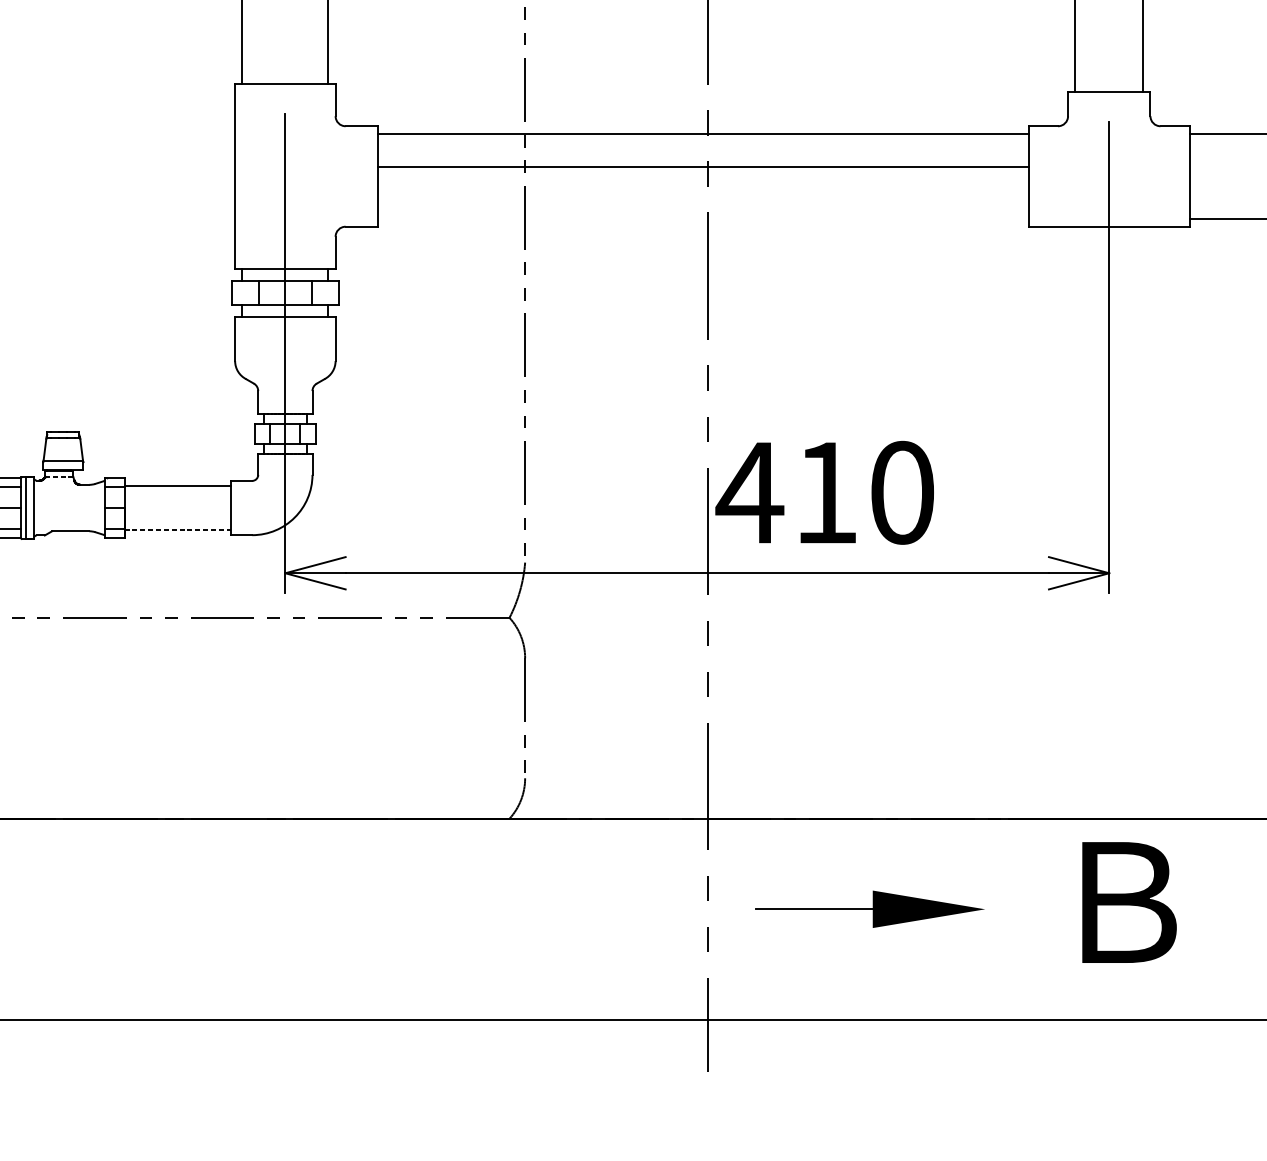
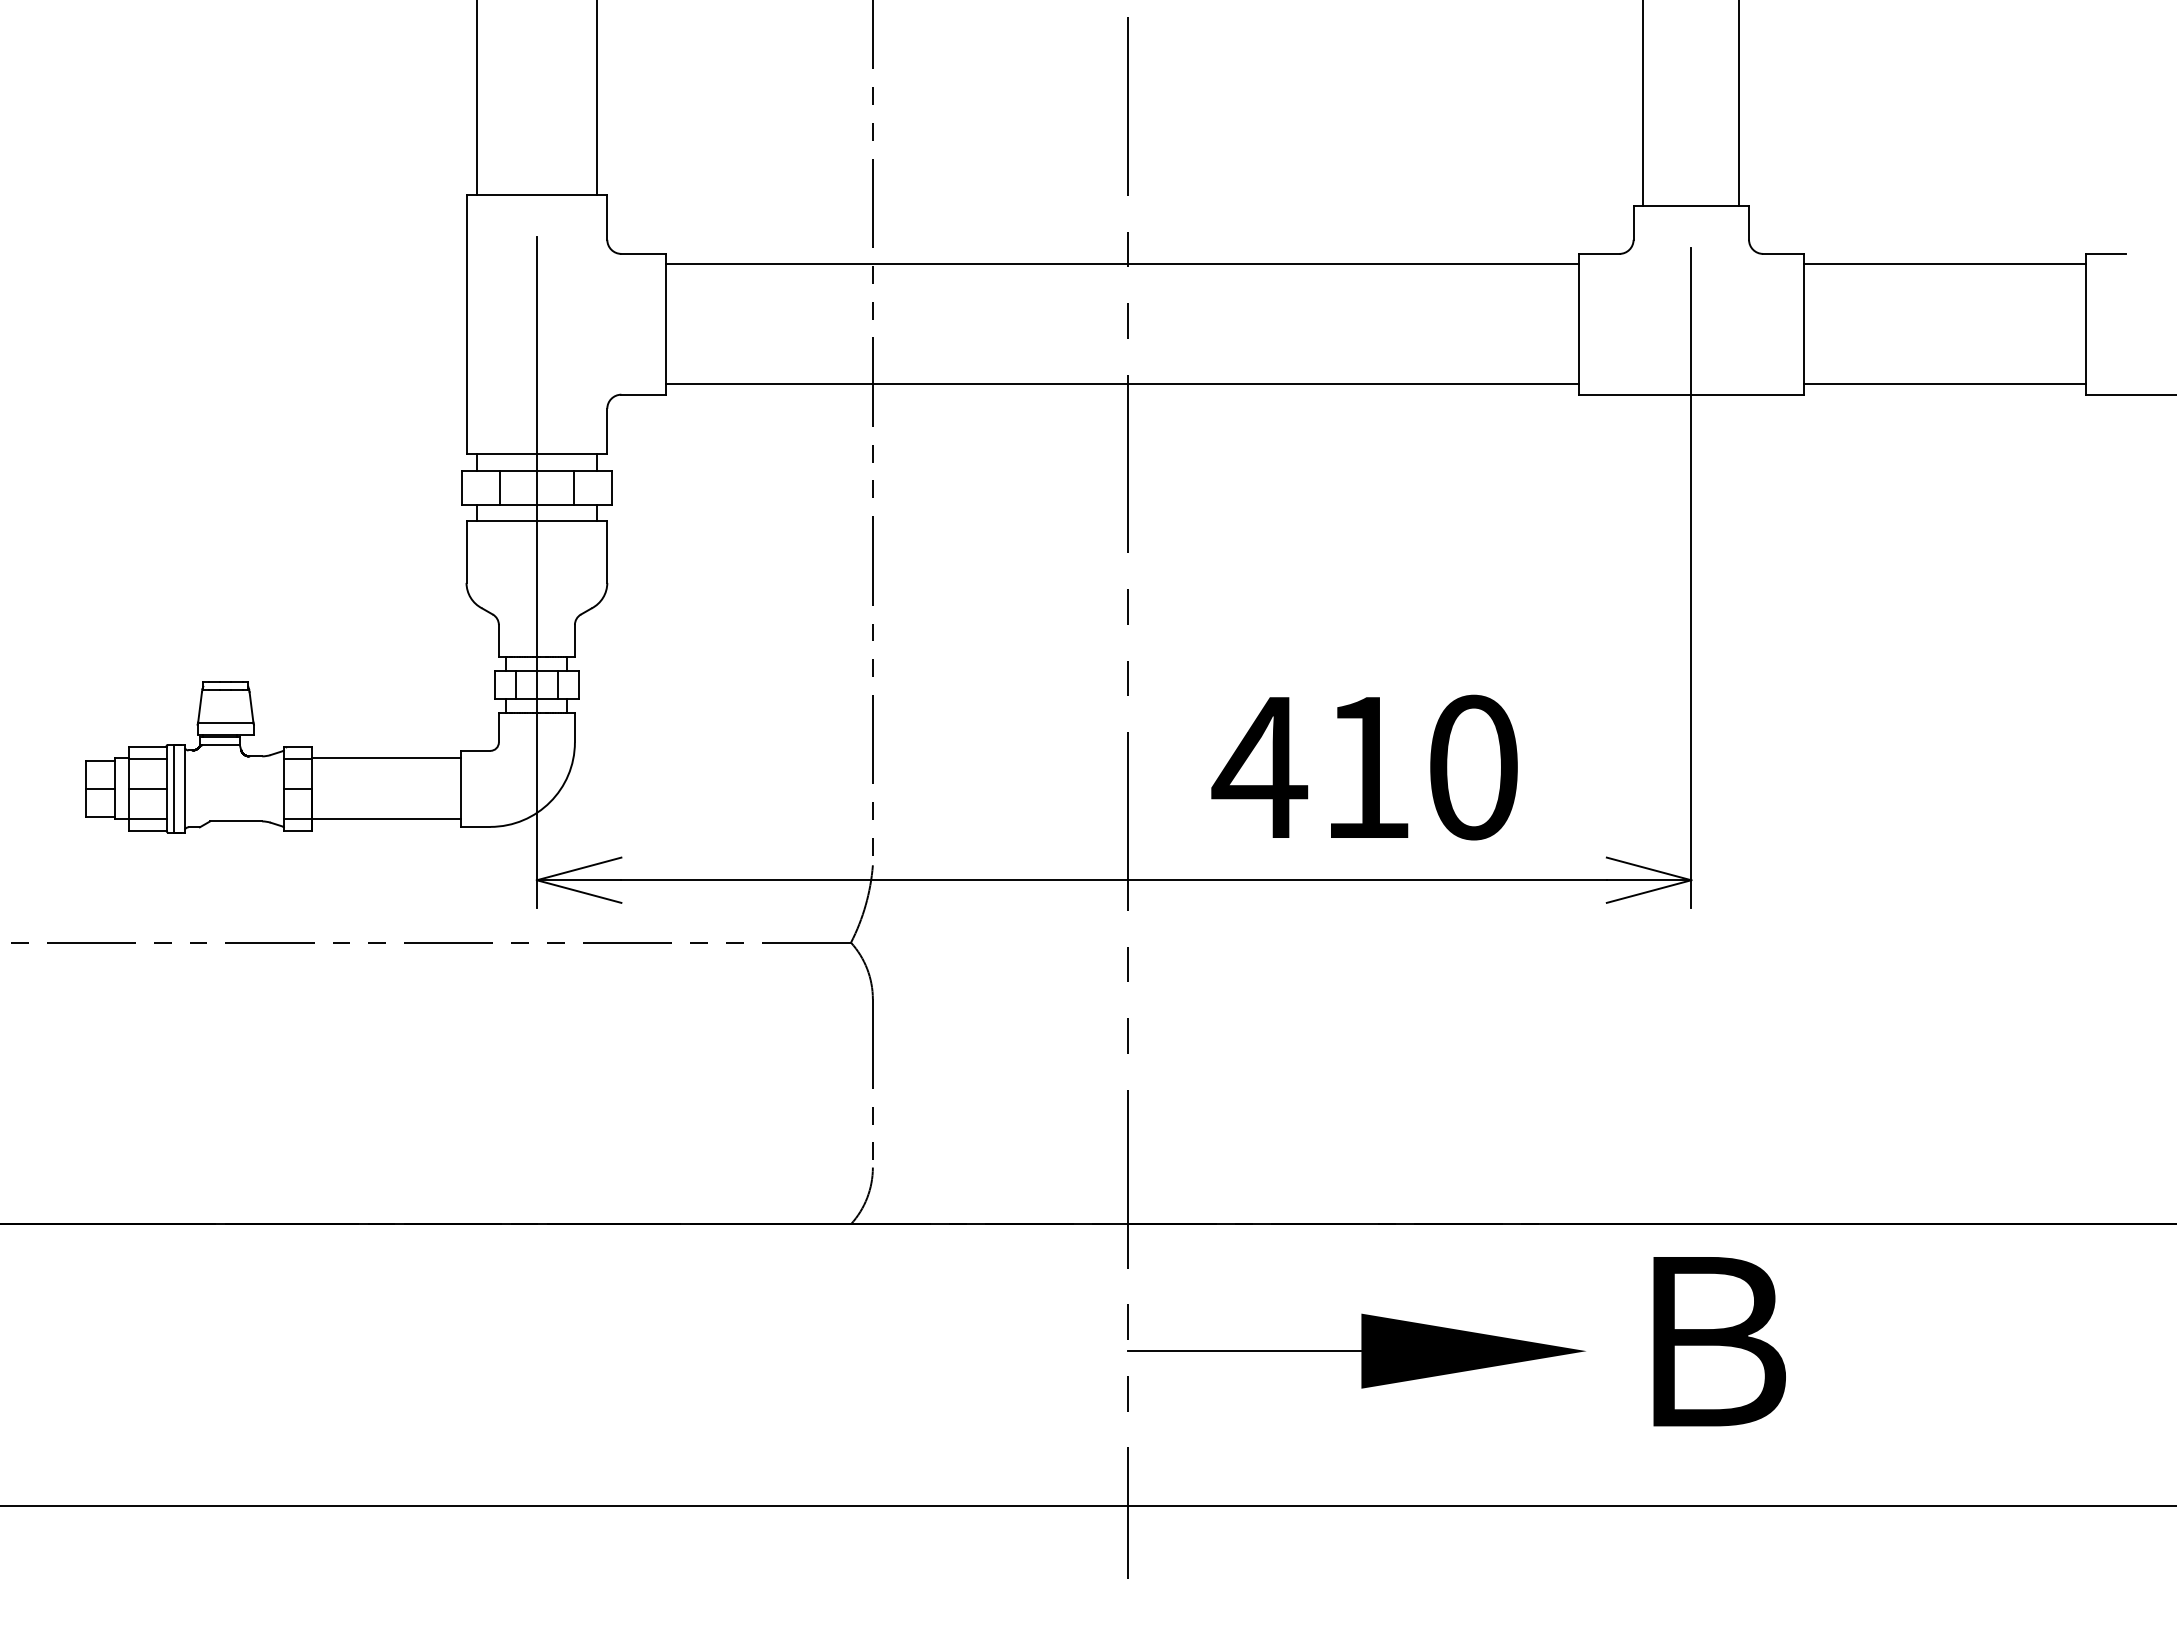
line: (703, 166) -> (1122, 384), moved
line: (59, 477) -> (220, 745), dashed -> solid
text: (824, 492) -> (1364, 767), moved
line: (178, 529) -> (386, 819), dashed -> solid
part: (870, 908) -> (1356, 1350), size x1.43

